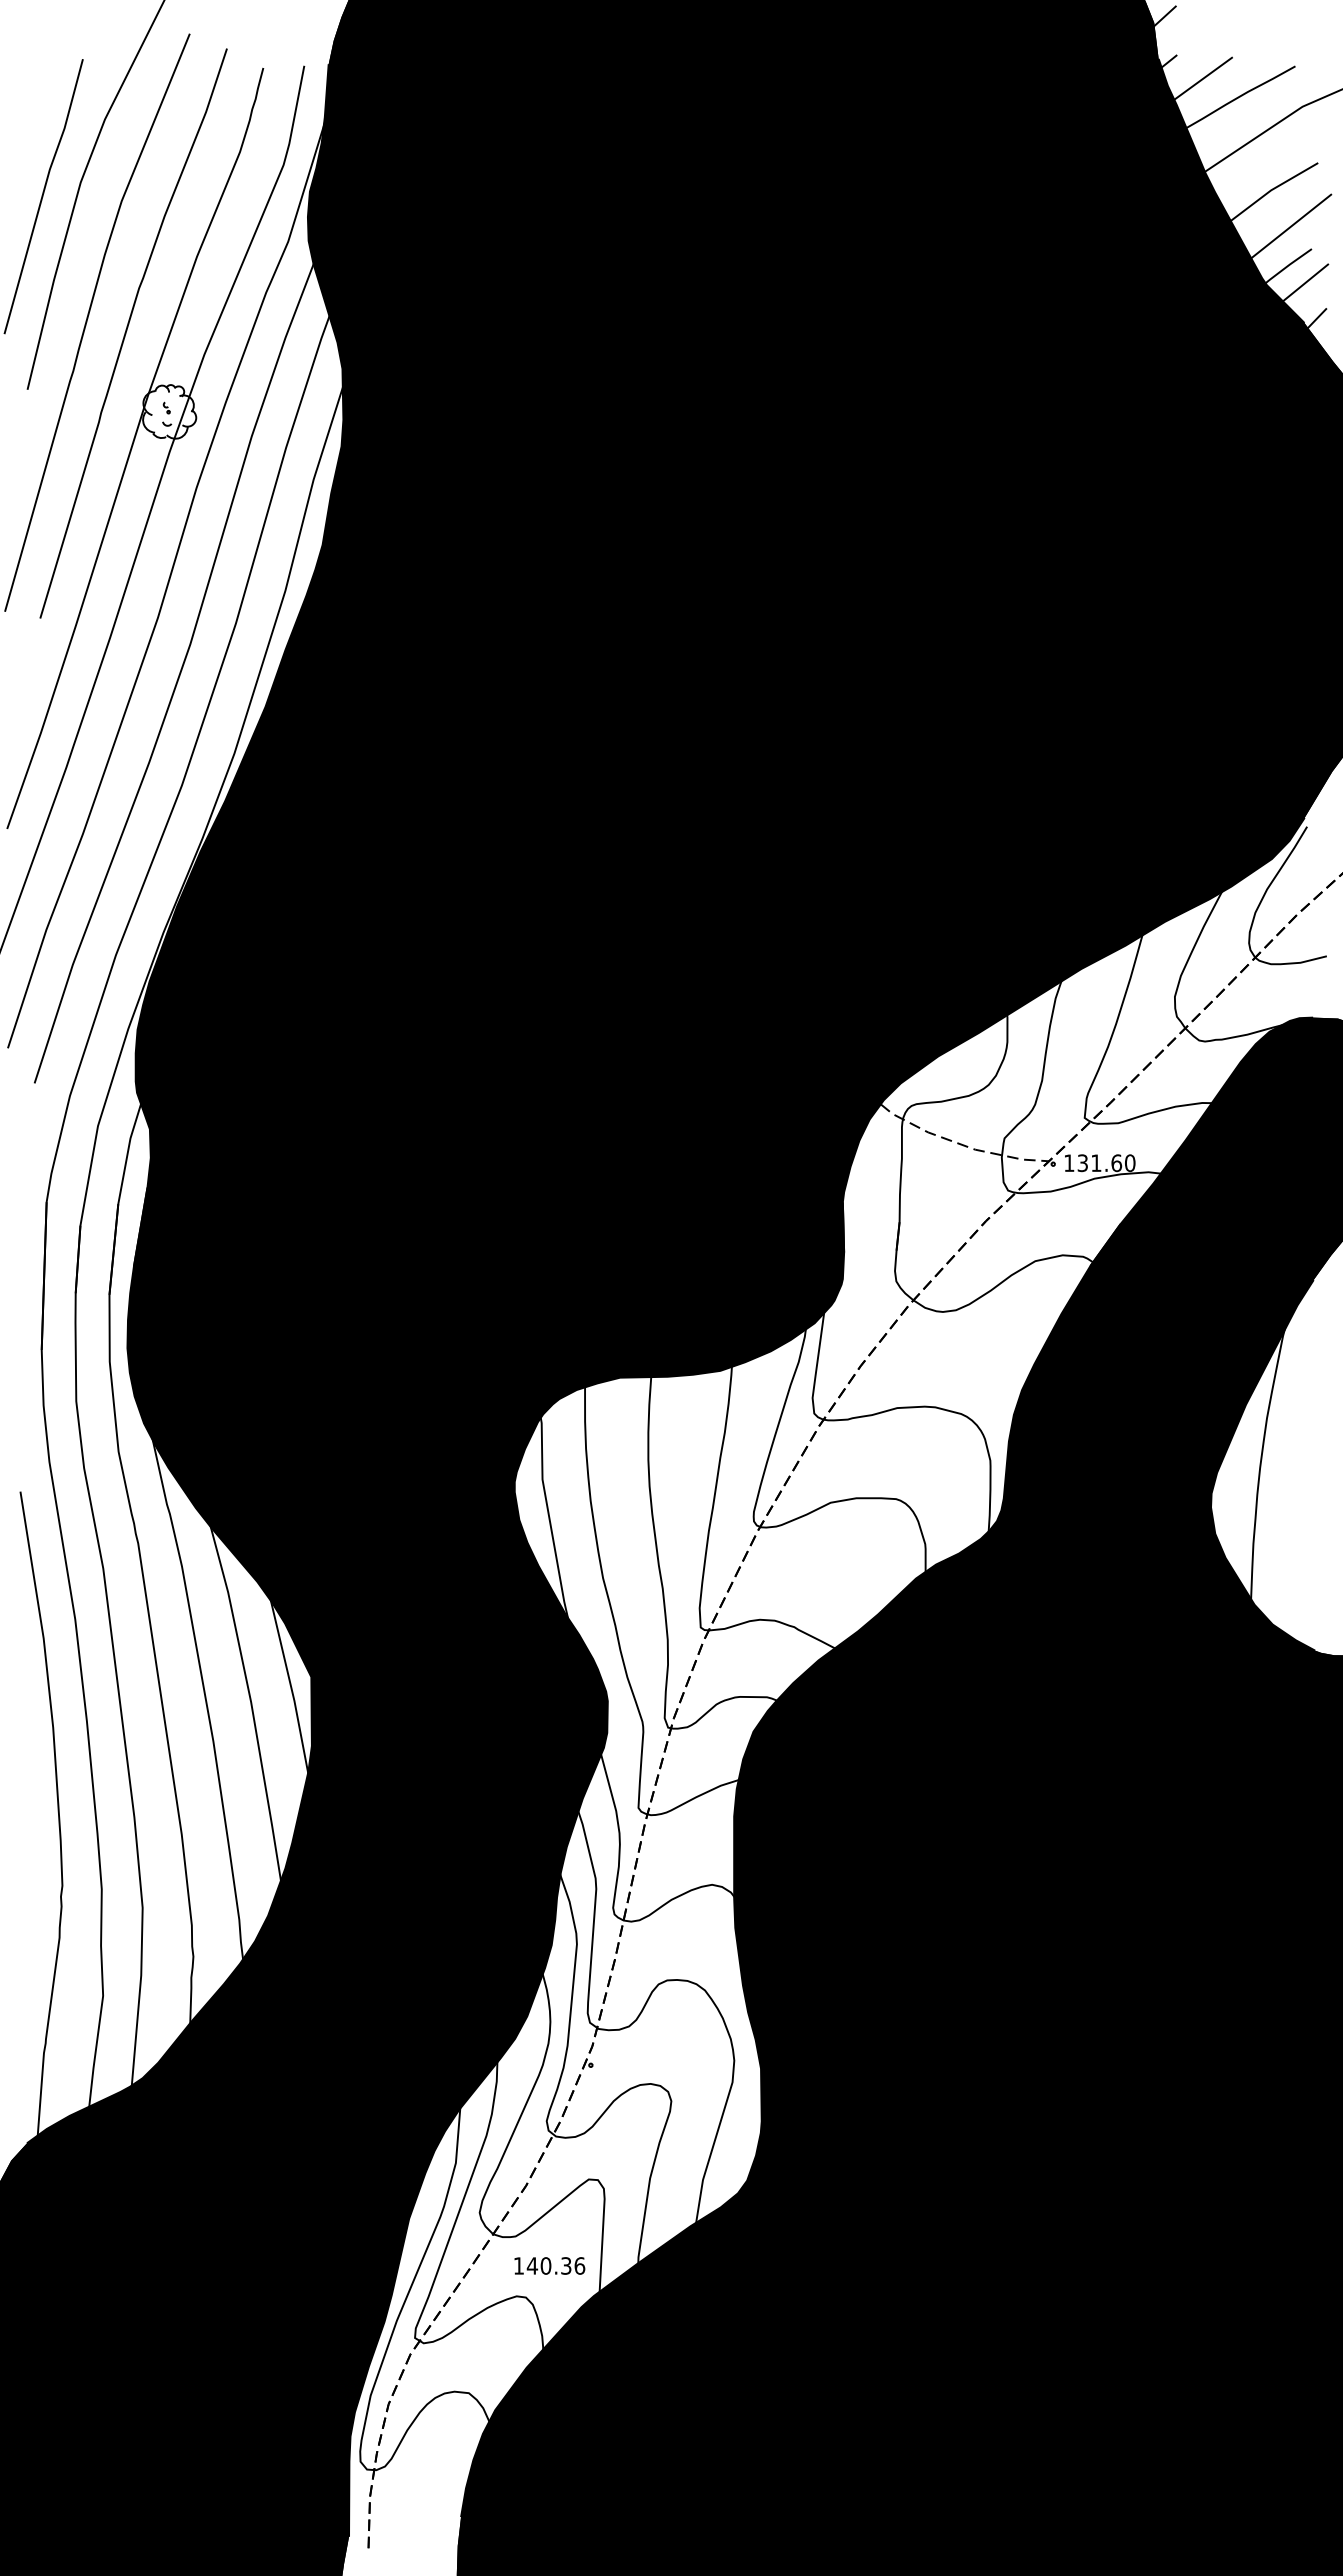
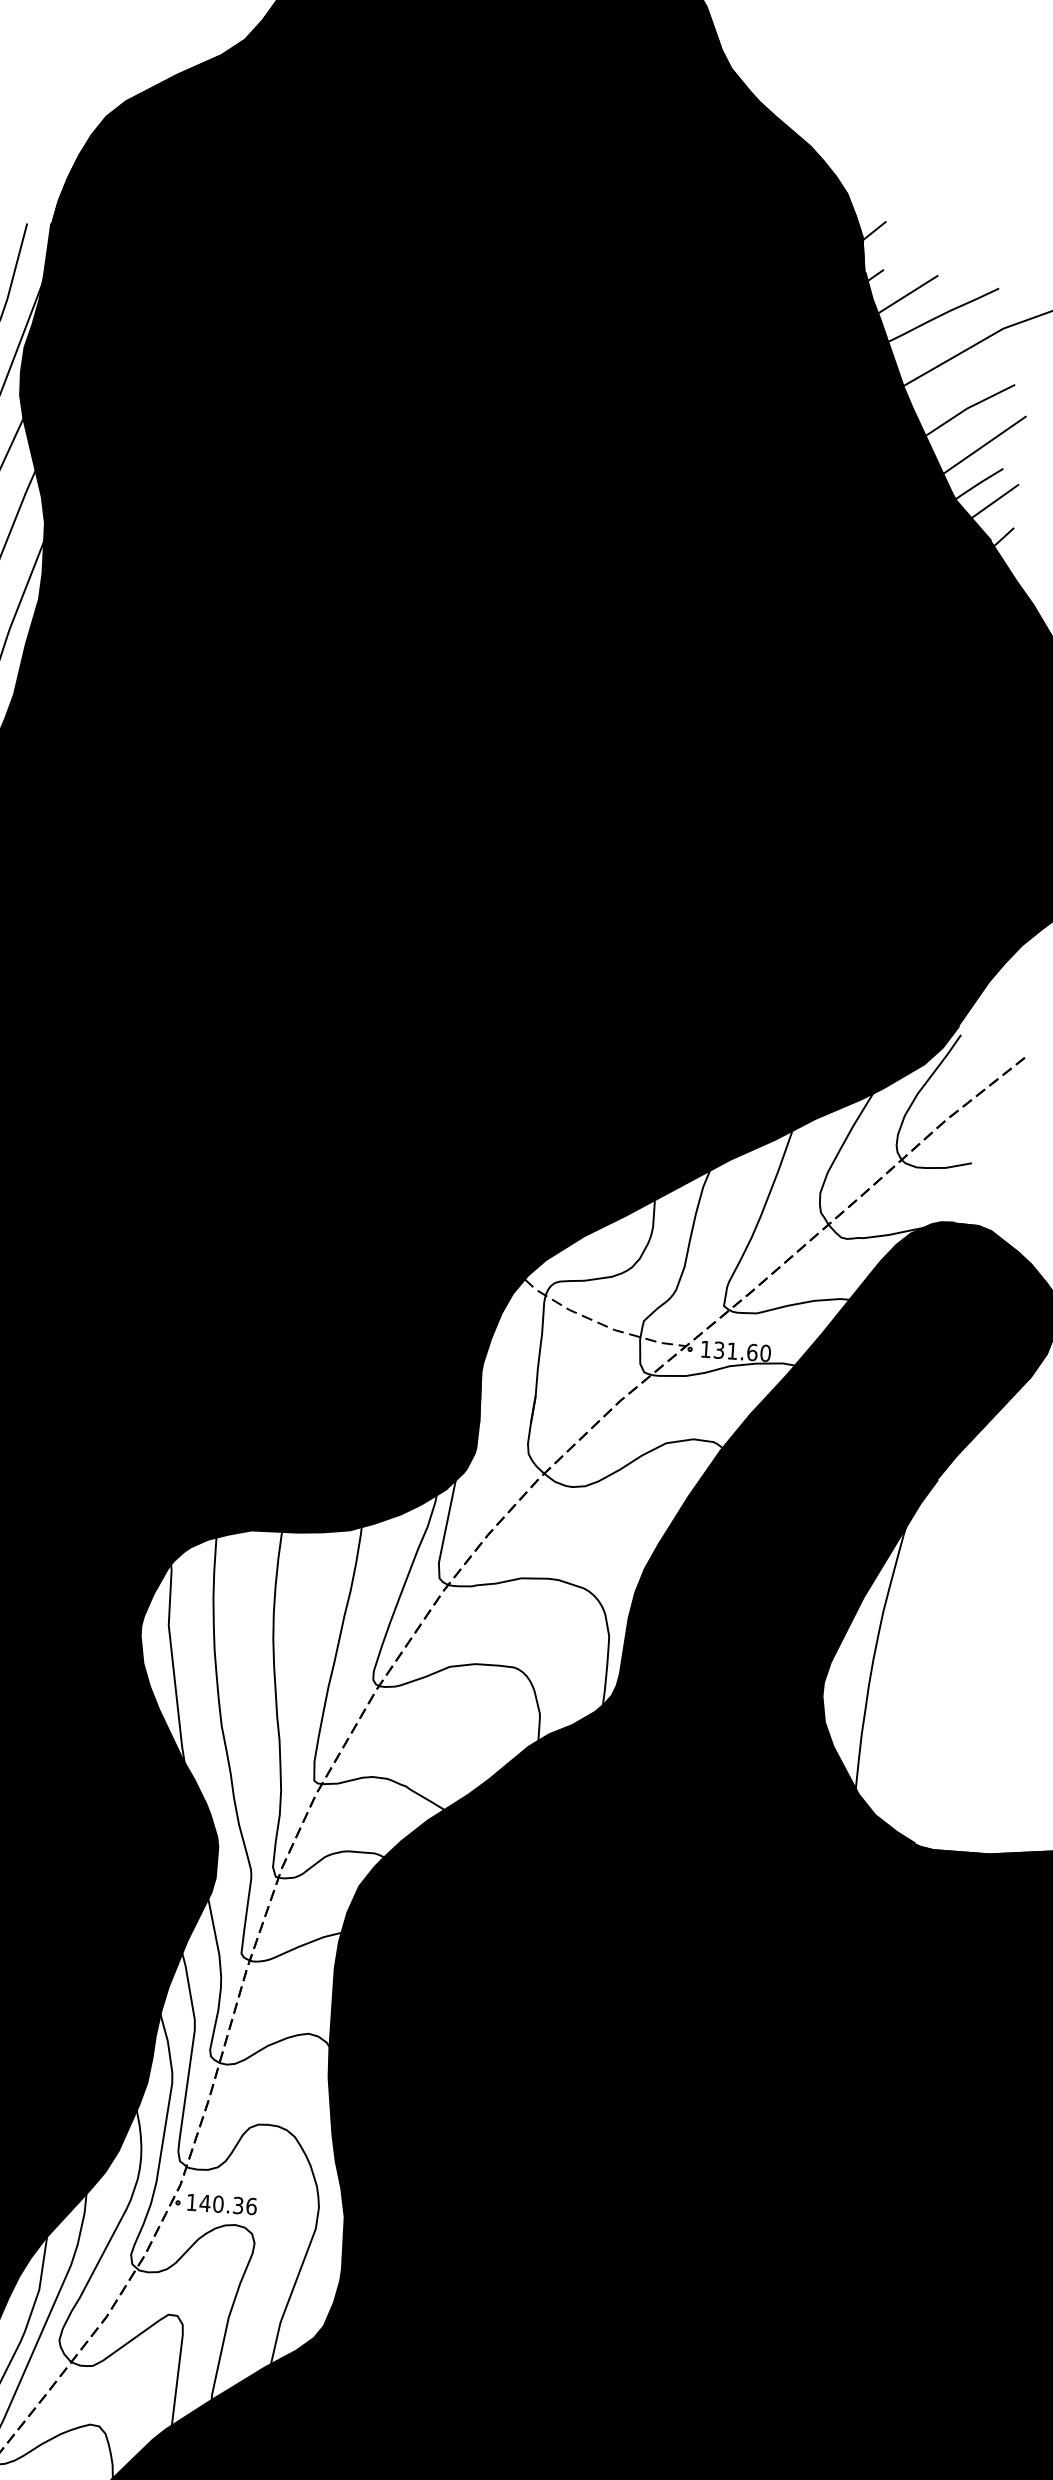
text: (549, 2265) -> (221, 2204), moved

